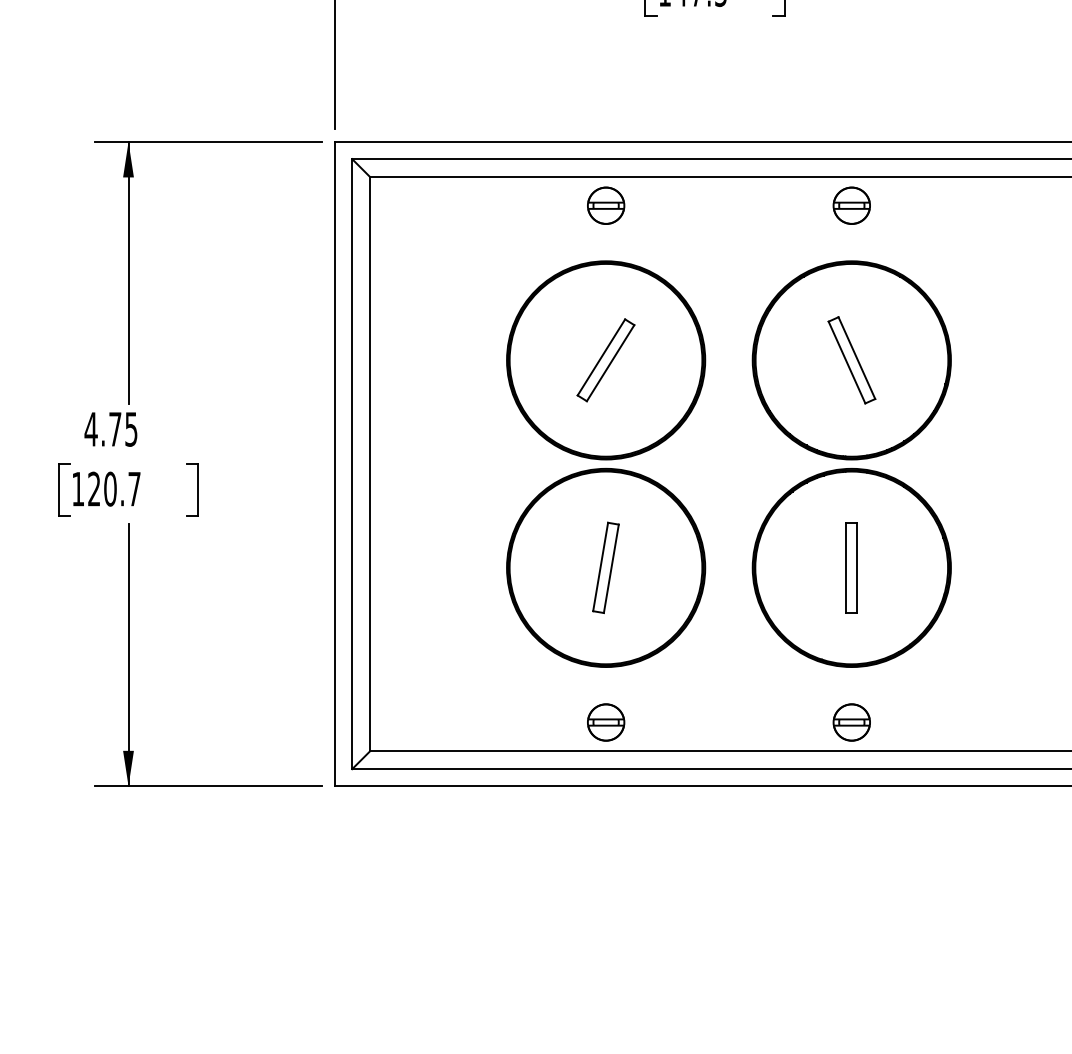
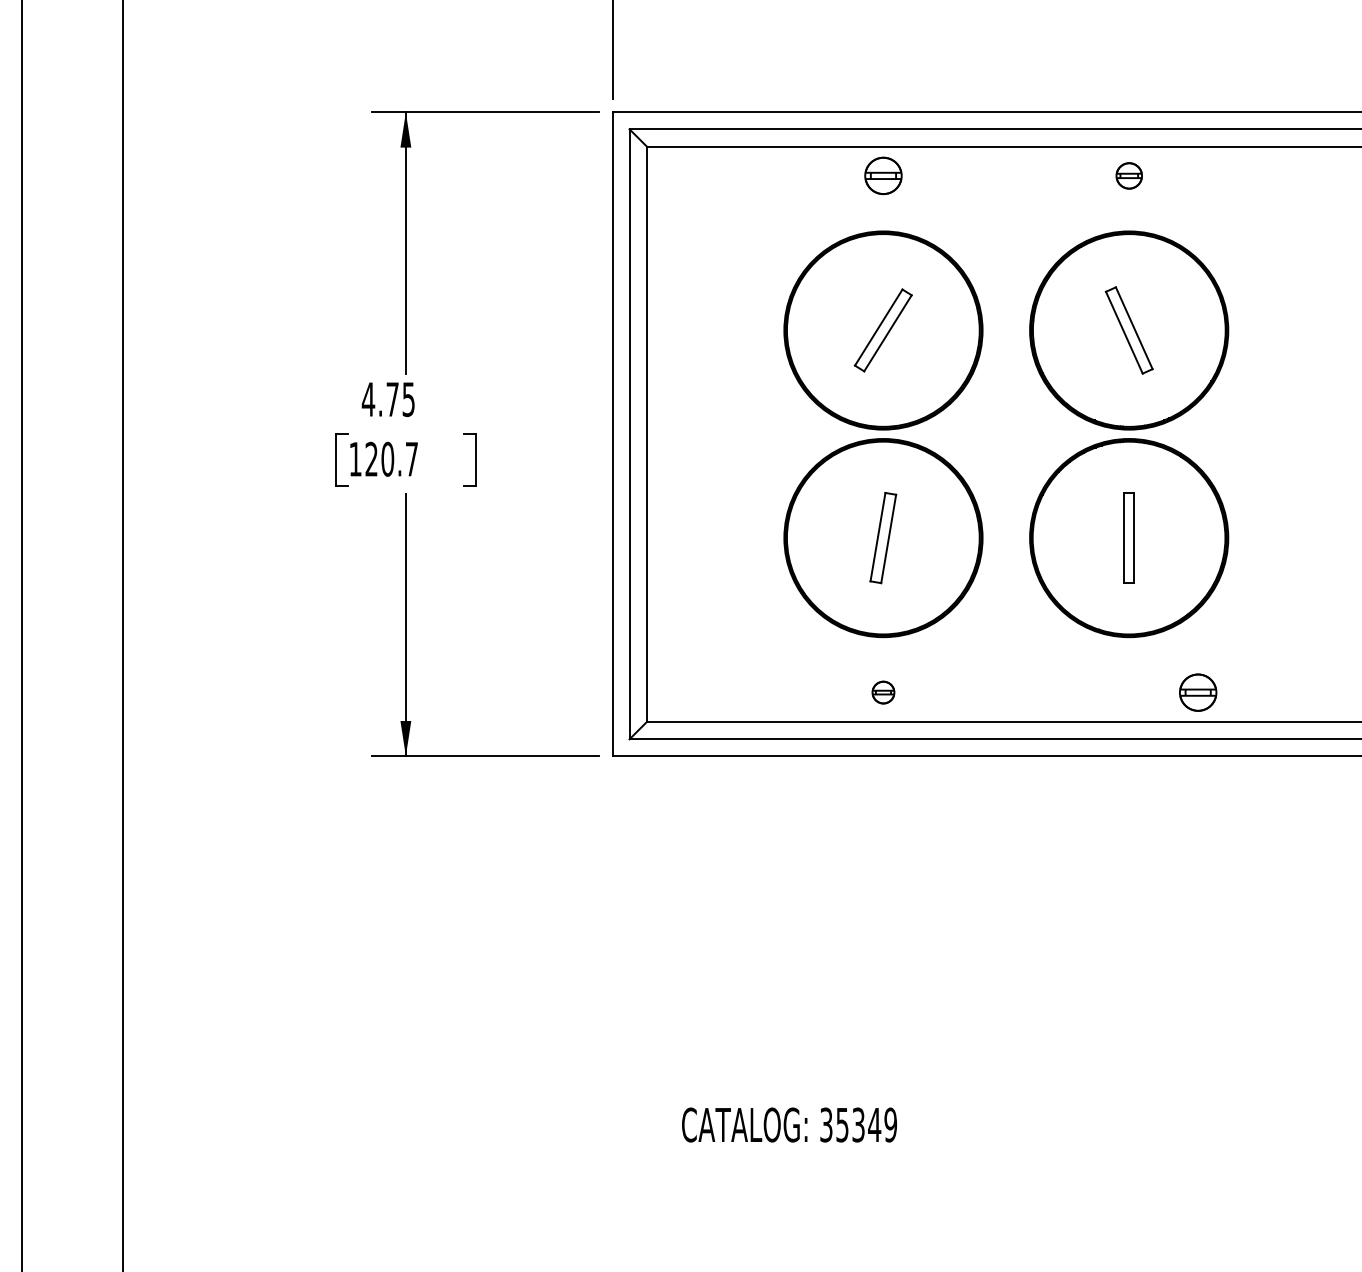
part: (852, 205) -> (1129, 175), size x0.7
part: (606, 722) -> (883, 692), size x0.6
part: (852, 722) -> (1198, 692), moved

